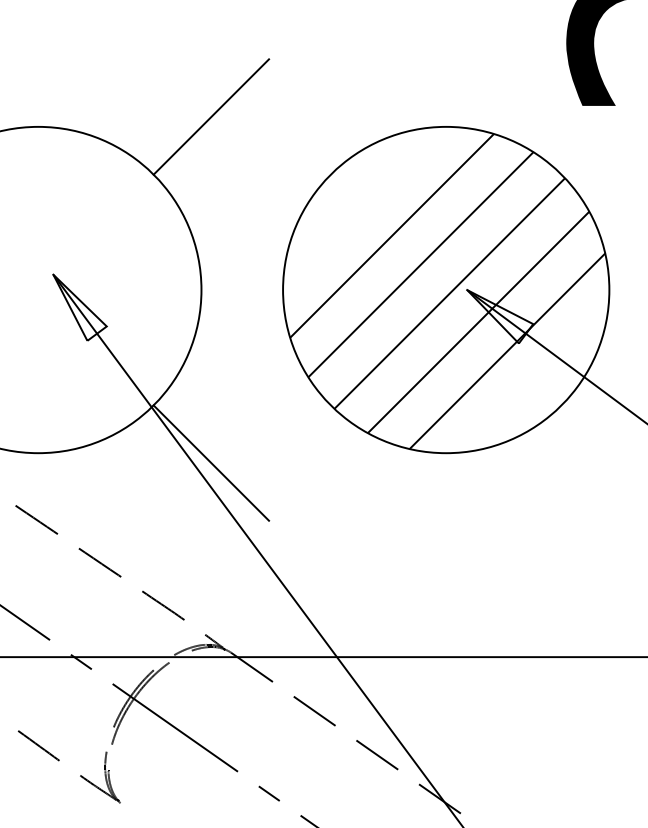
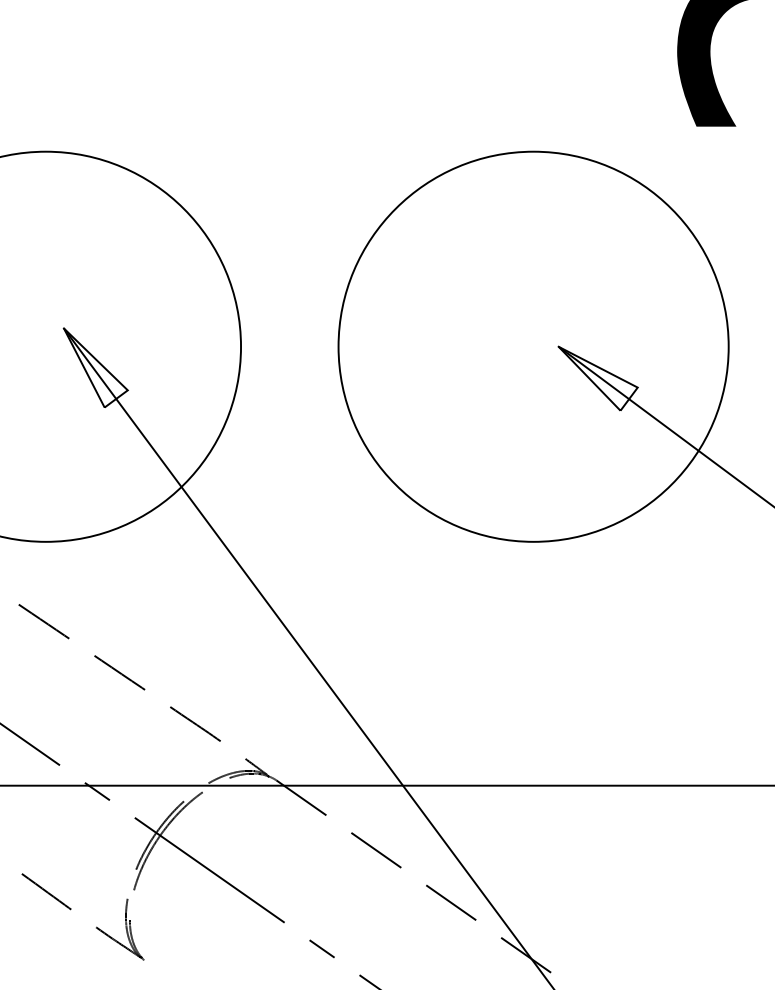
line: (211, 116) -> (252, 139), removed
hatch: (447, 291) -> (535, 348), removed
line: (211, 462) -> (252, 553), removed

